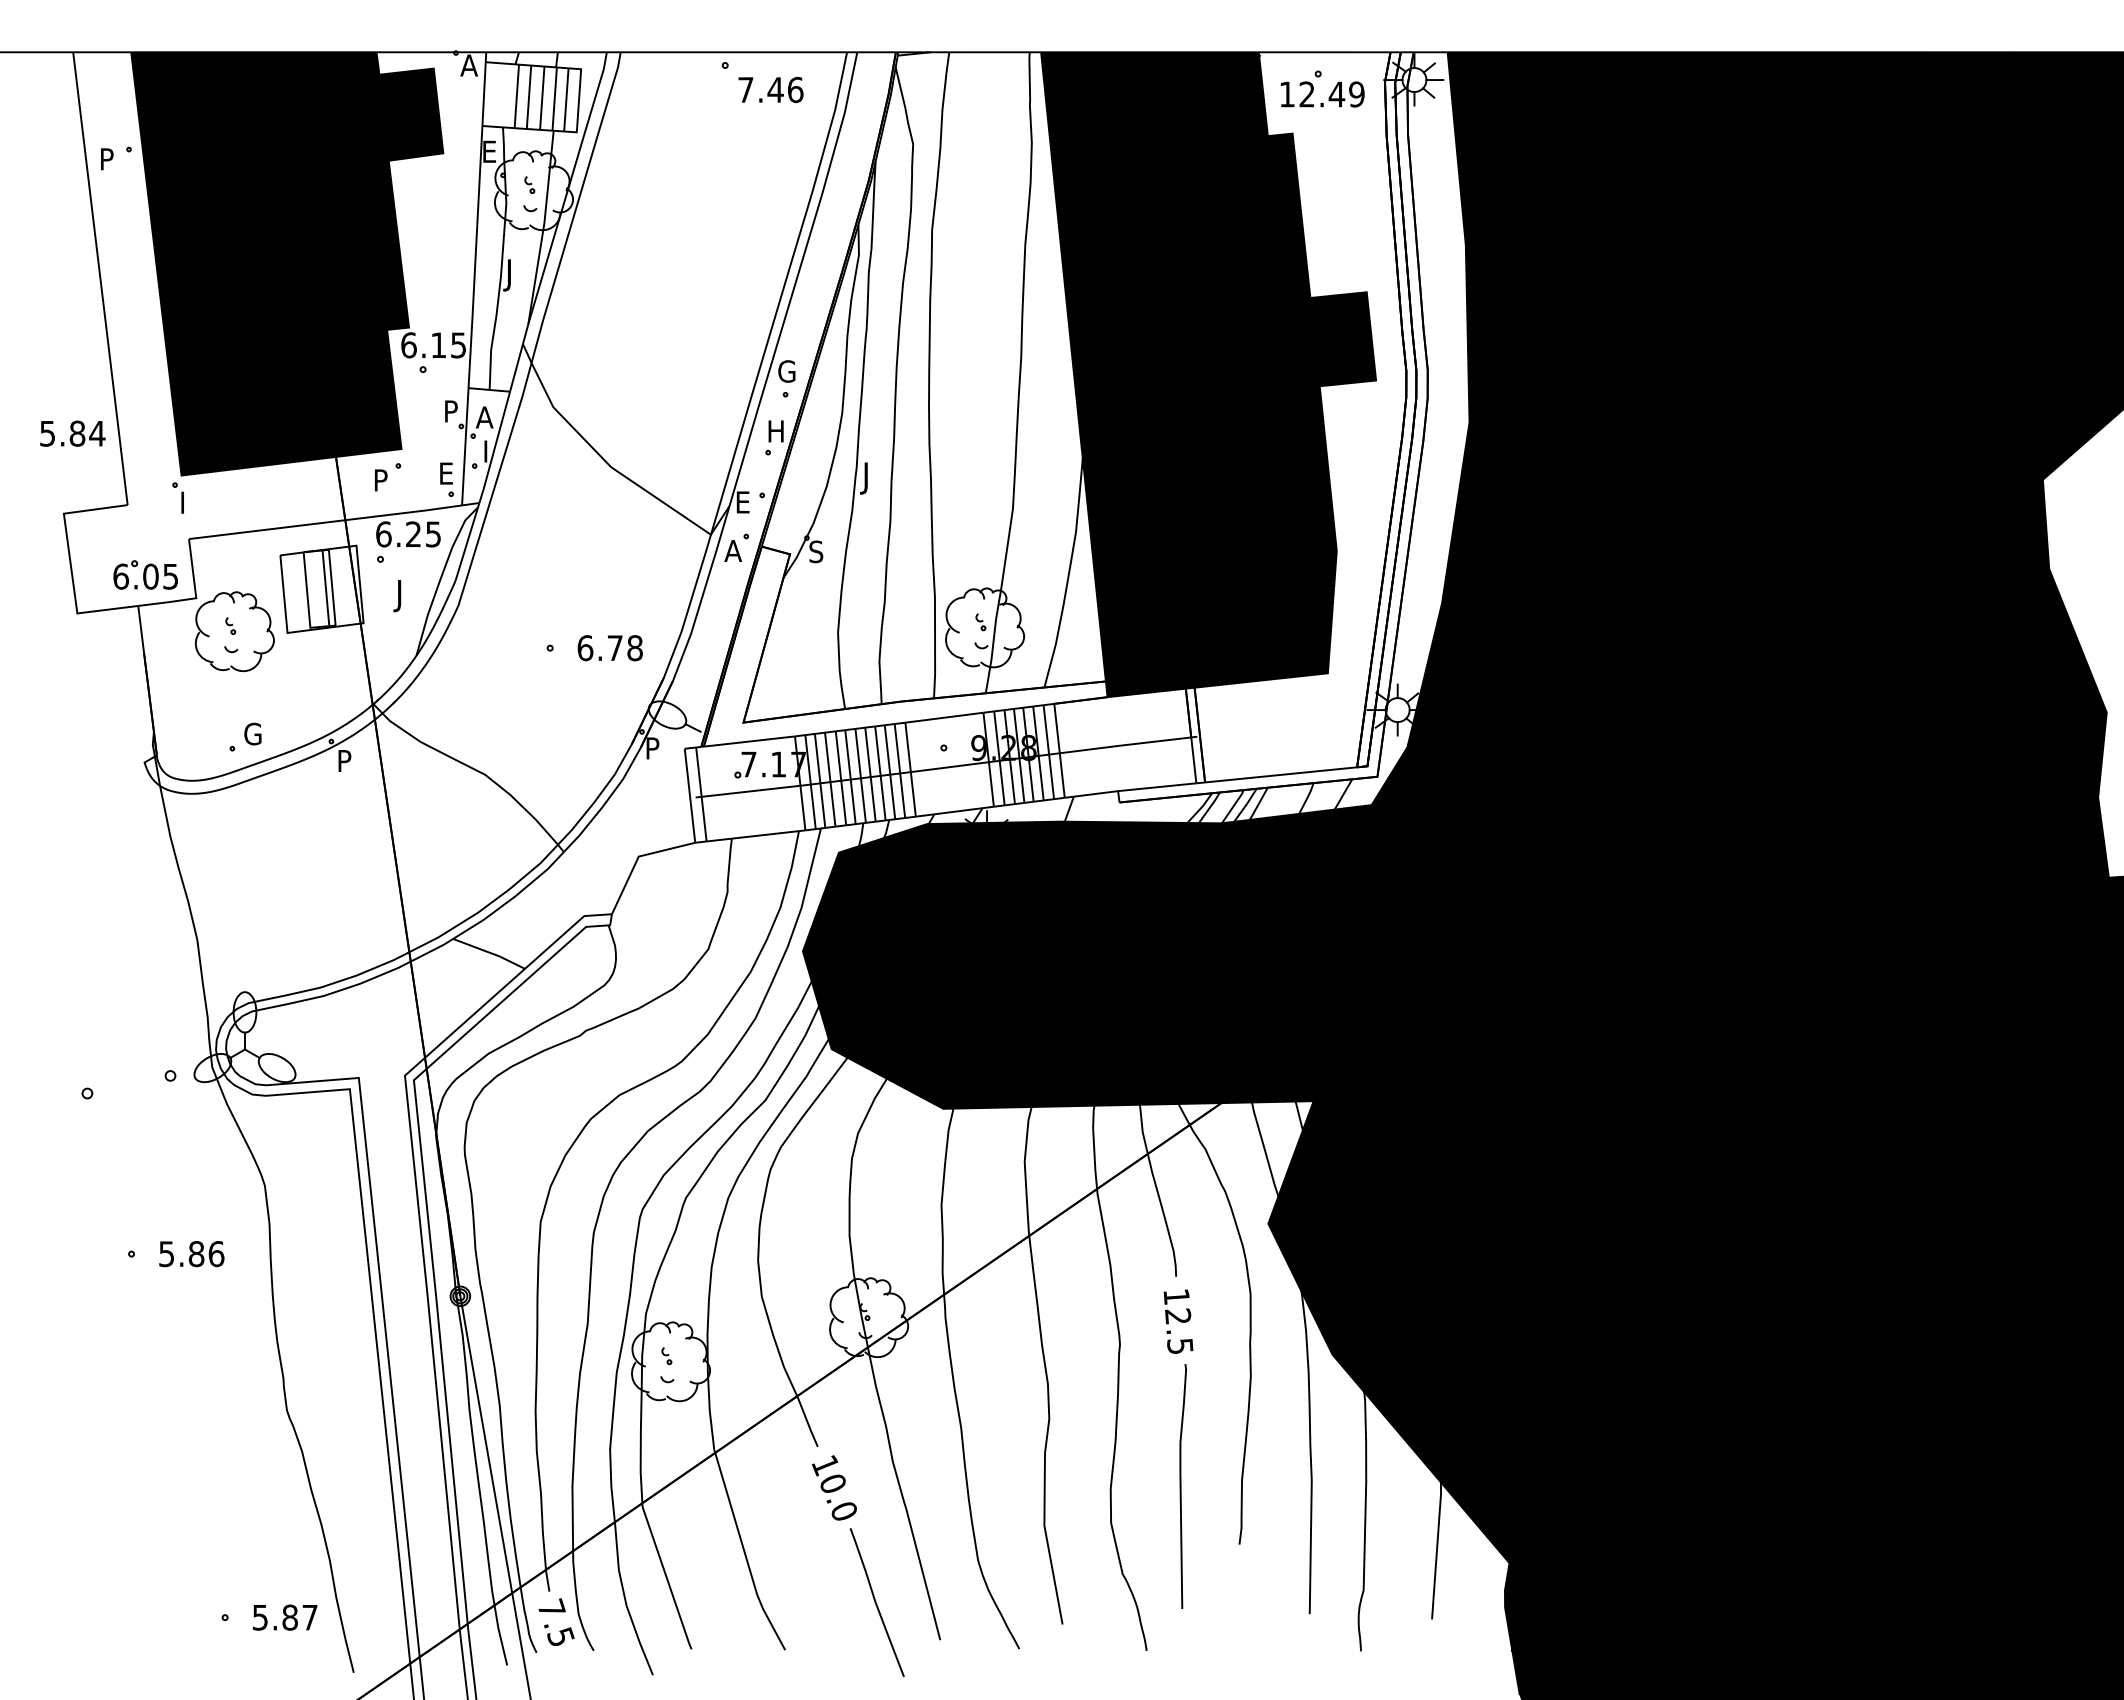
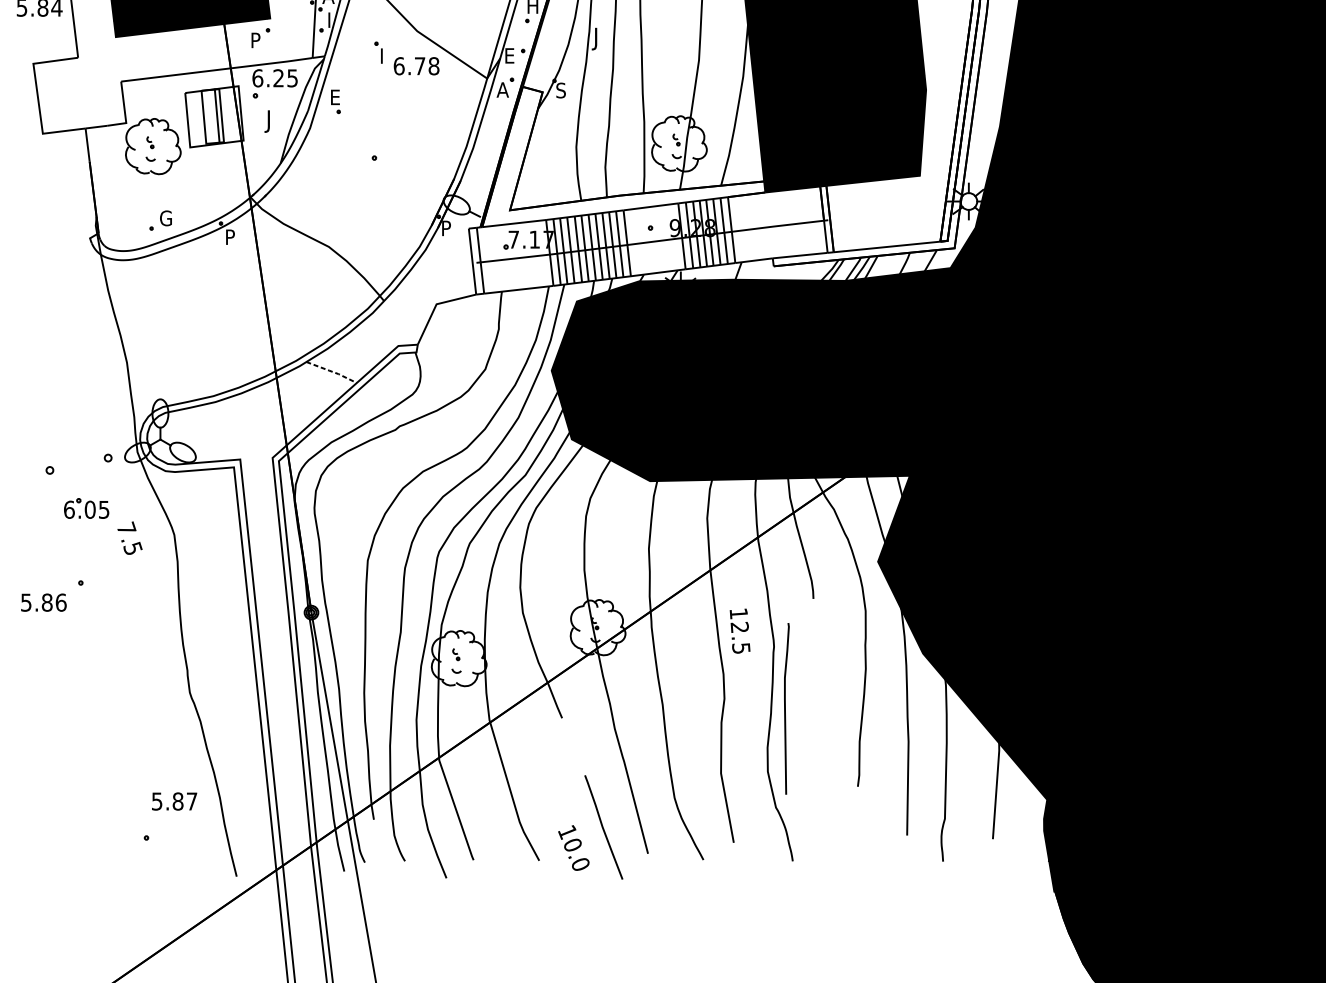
part: (446, 479) -> (335, 101), moved
part: (177, 497) -> (378, 52), moved
part: (145, 574) -> (86, 508), moved
text: (609, 648) -> (416, 66), moved
line: (490, 952) -> (332, 371), solid -> dashed
text: (191, 1254) -> (43, 602), moved
text: (1178, 1321) -> (740, 631), moved
curve: (1181, 1486) -> (785, 708), moved
text: (834, 1487) -> (573, 847), moved
text: (285, 1617) -> (174, 801), moved
text: (556, 1621) -> (129, 537), moved

